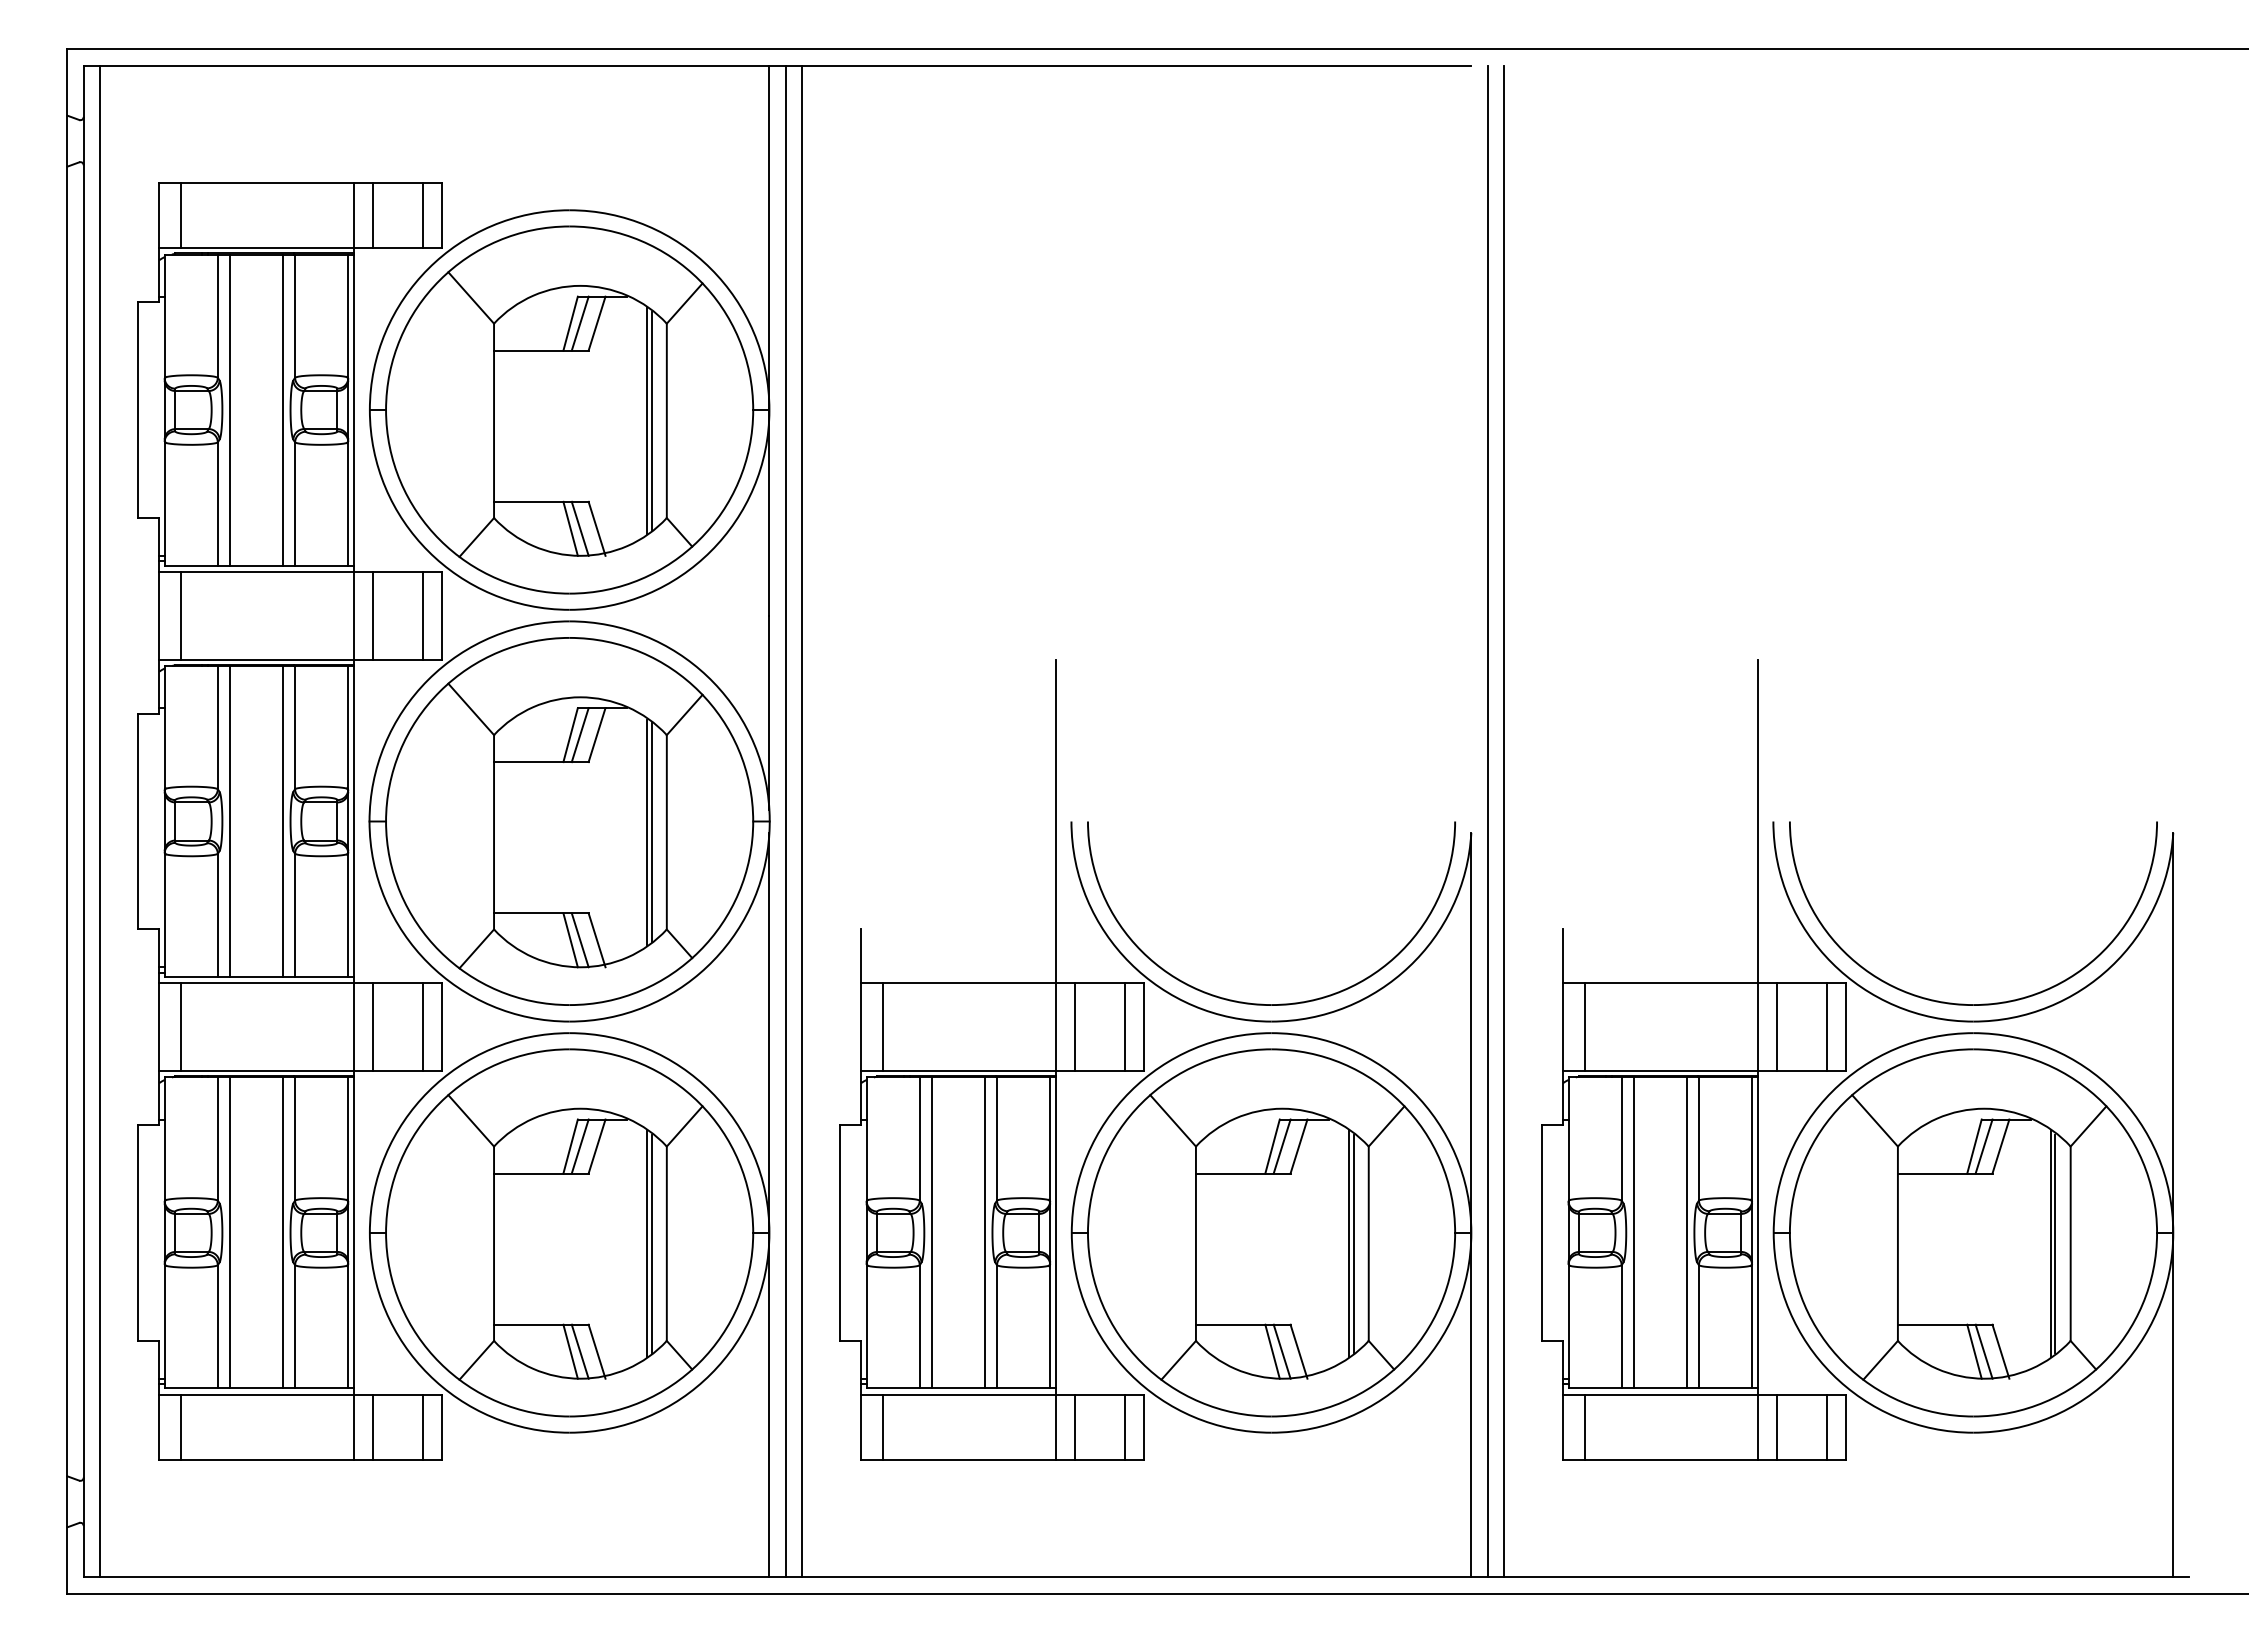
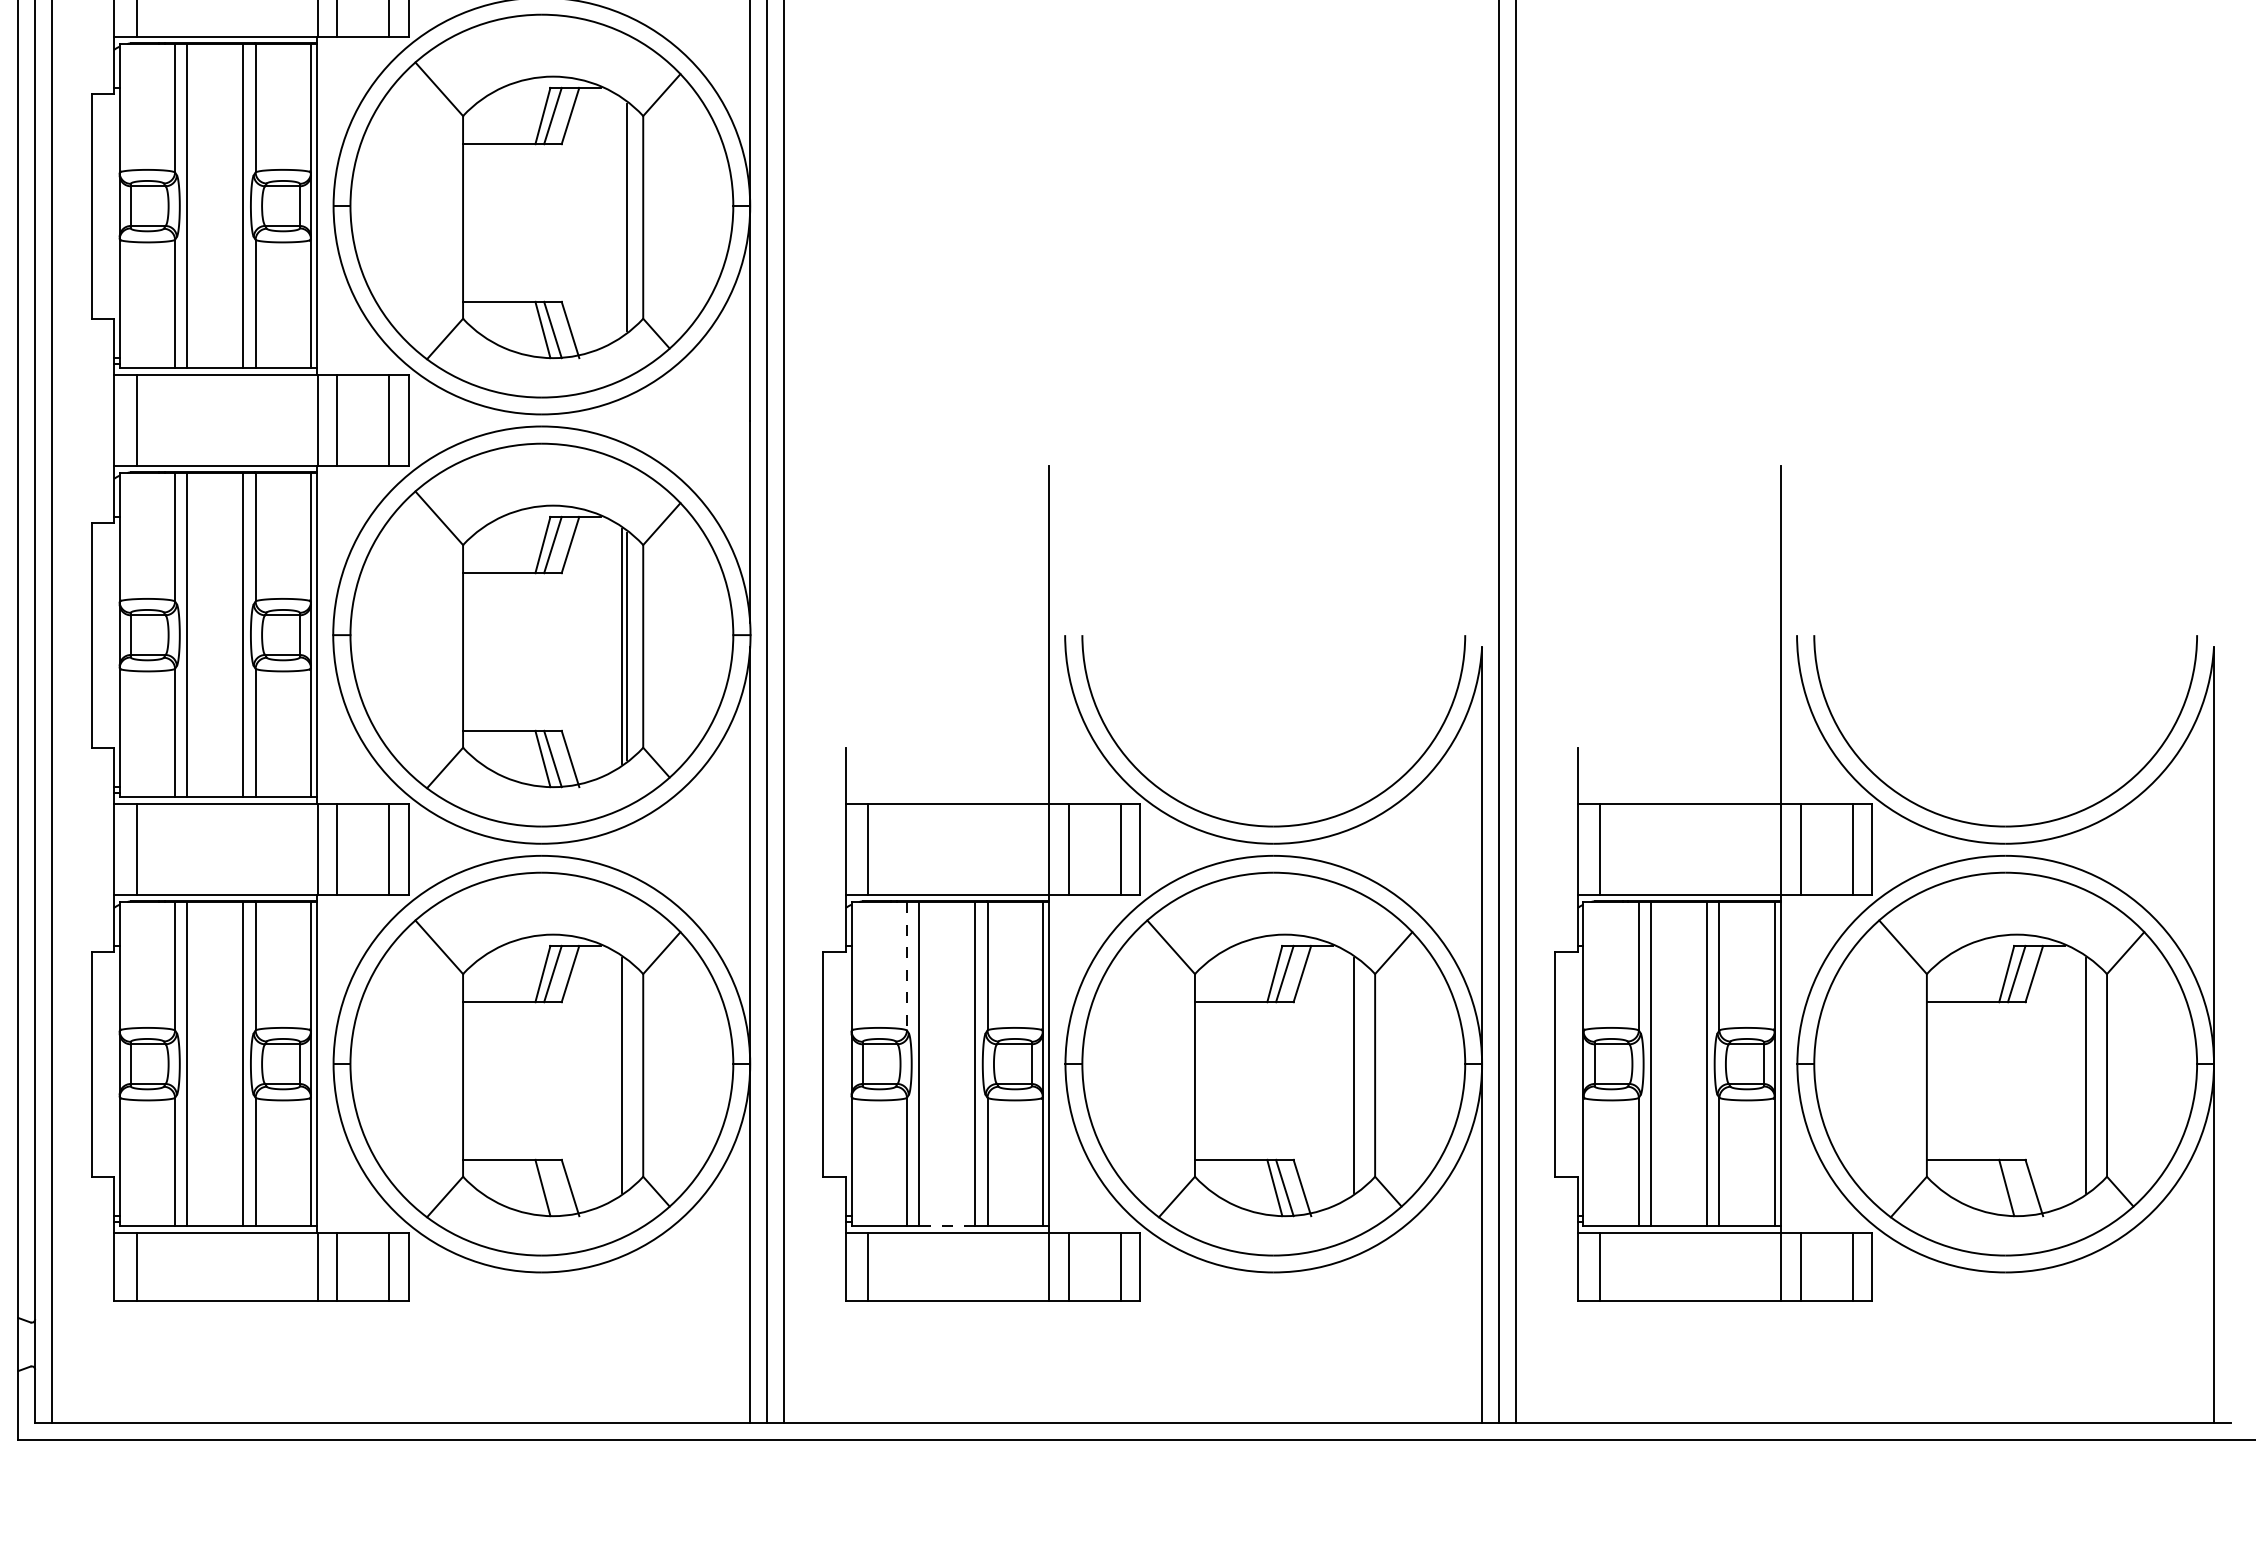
line: (646, 420) -> (622, 217), removed
line: (919, 1139) -> (906, 966), solid -> dashed
line: (651, 1243) -> (627, 1075), removed
line: (1353, 1243) -> (1359, 1075), removed
line: (2055, 1243) -> (2091, 1075), removed
line: (579, 1351) -> (552, 1187), removed
line: (1983, 1351) -> (2016, 1187), removed
line: (958, 1388) -> (947, 1226), solid -> dashed

